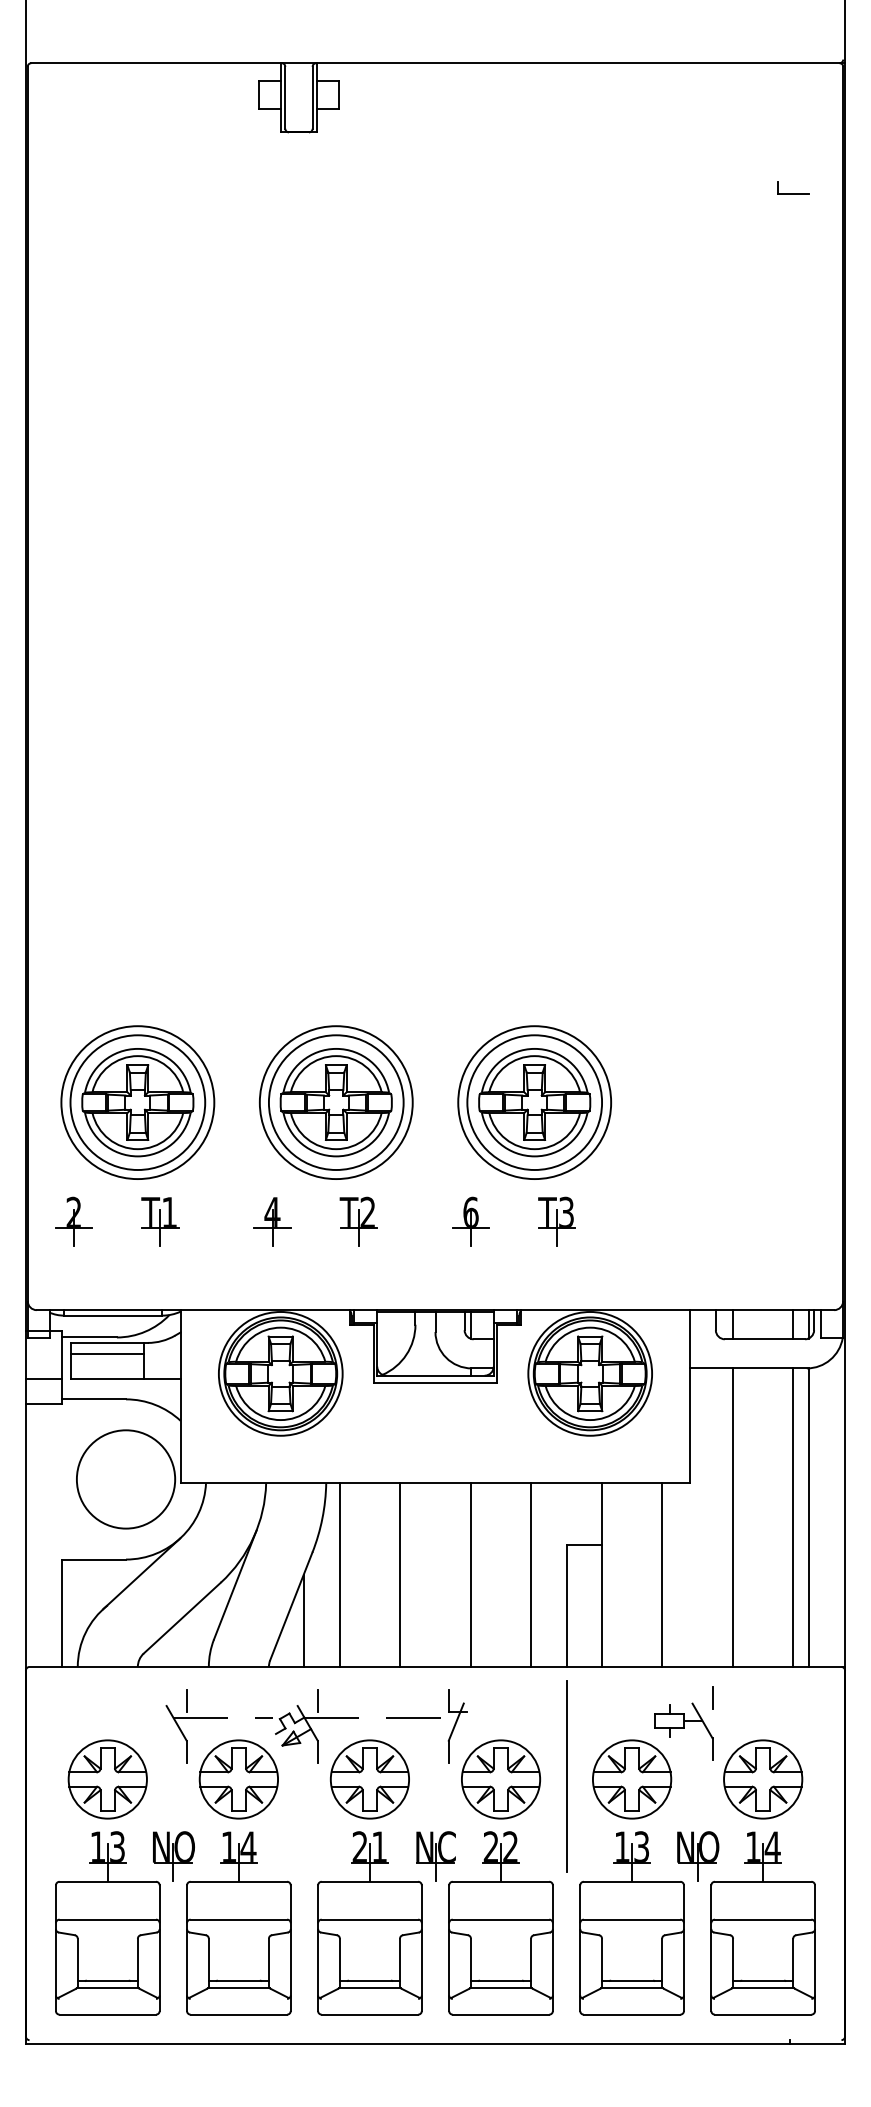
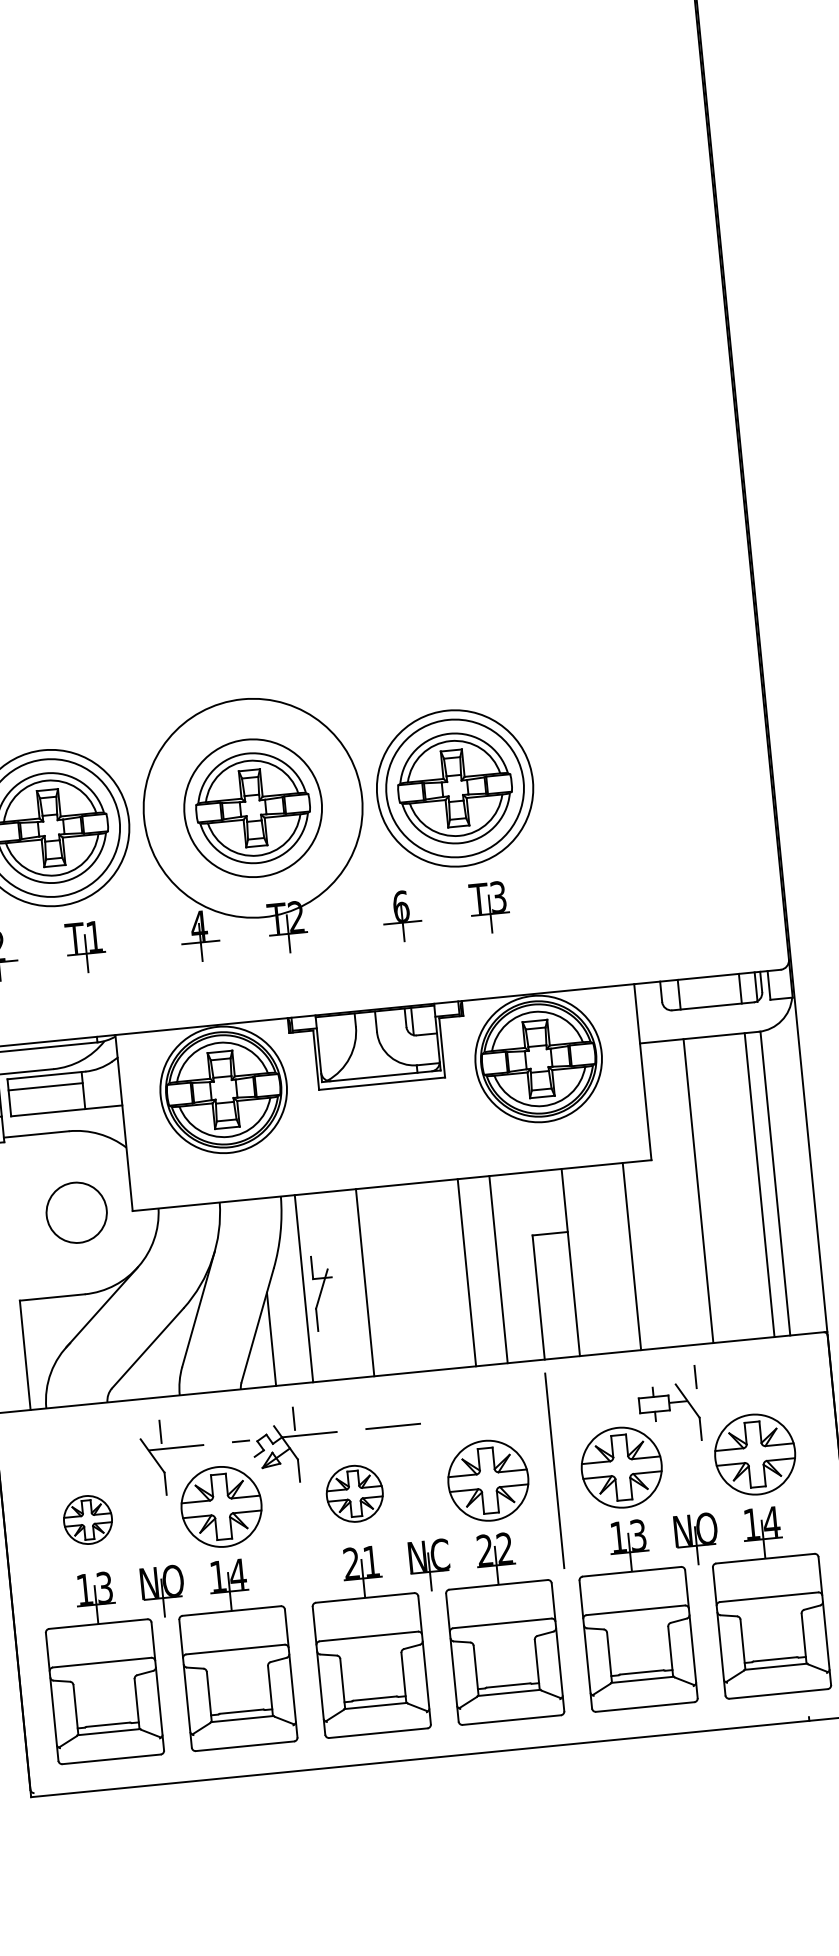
circle: (335, 1102) -> (252, 808), size x1.4
circle: (125, 1479) -> (76, 1212), size x0.6
line: (470, 1574) -> (466, 1272), moved
part: (457, 1726) -> (323, 1293), moved
part: (107, 1779) -> (87, 1520), size x0.6
part: (369, 1779) -> (354, 1493), size x0.7

